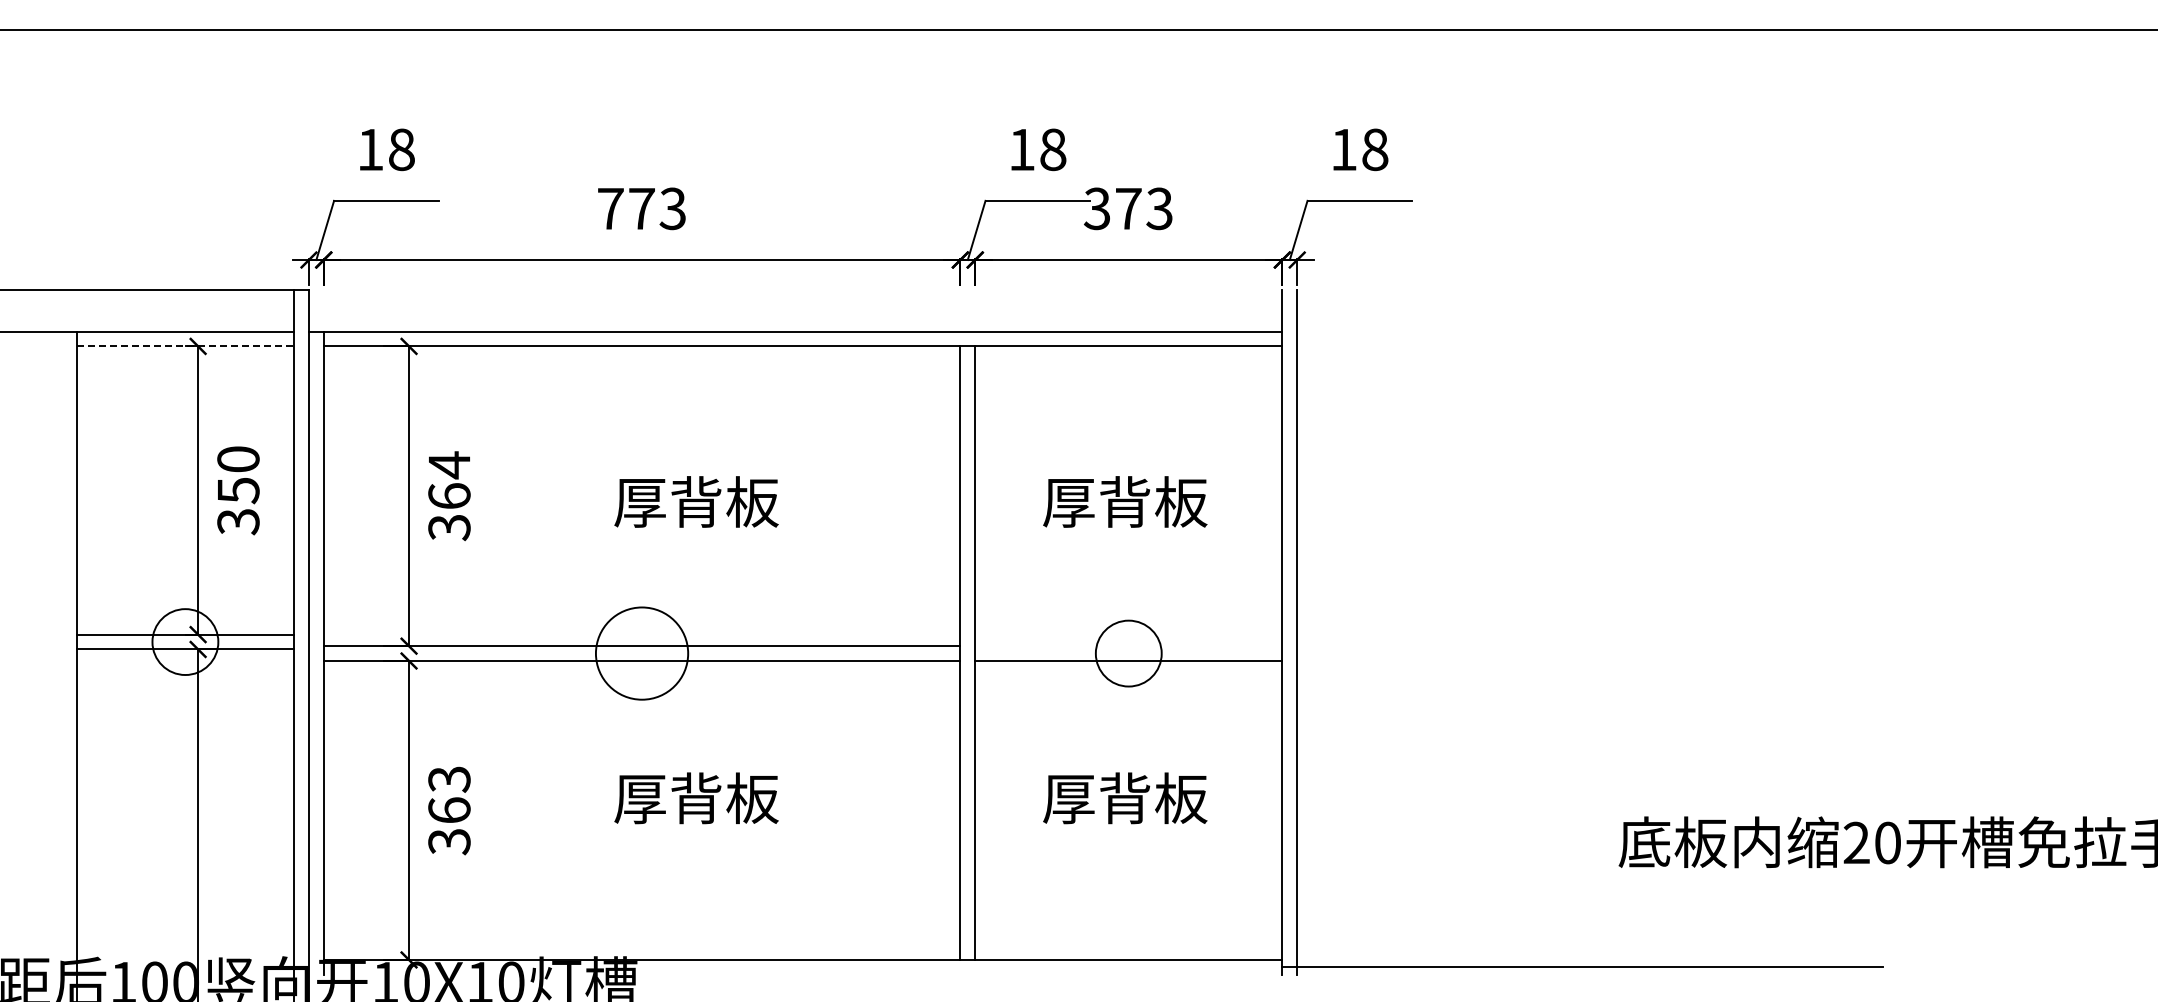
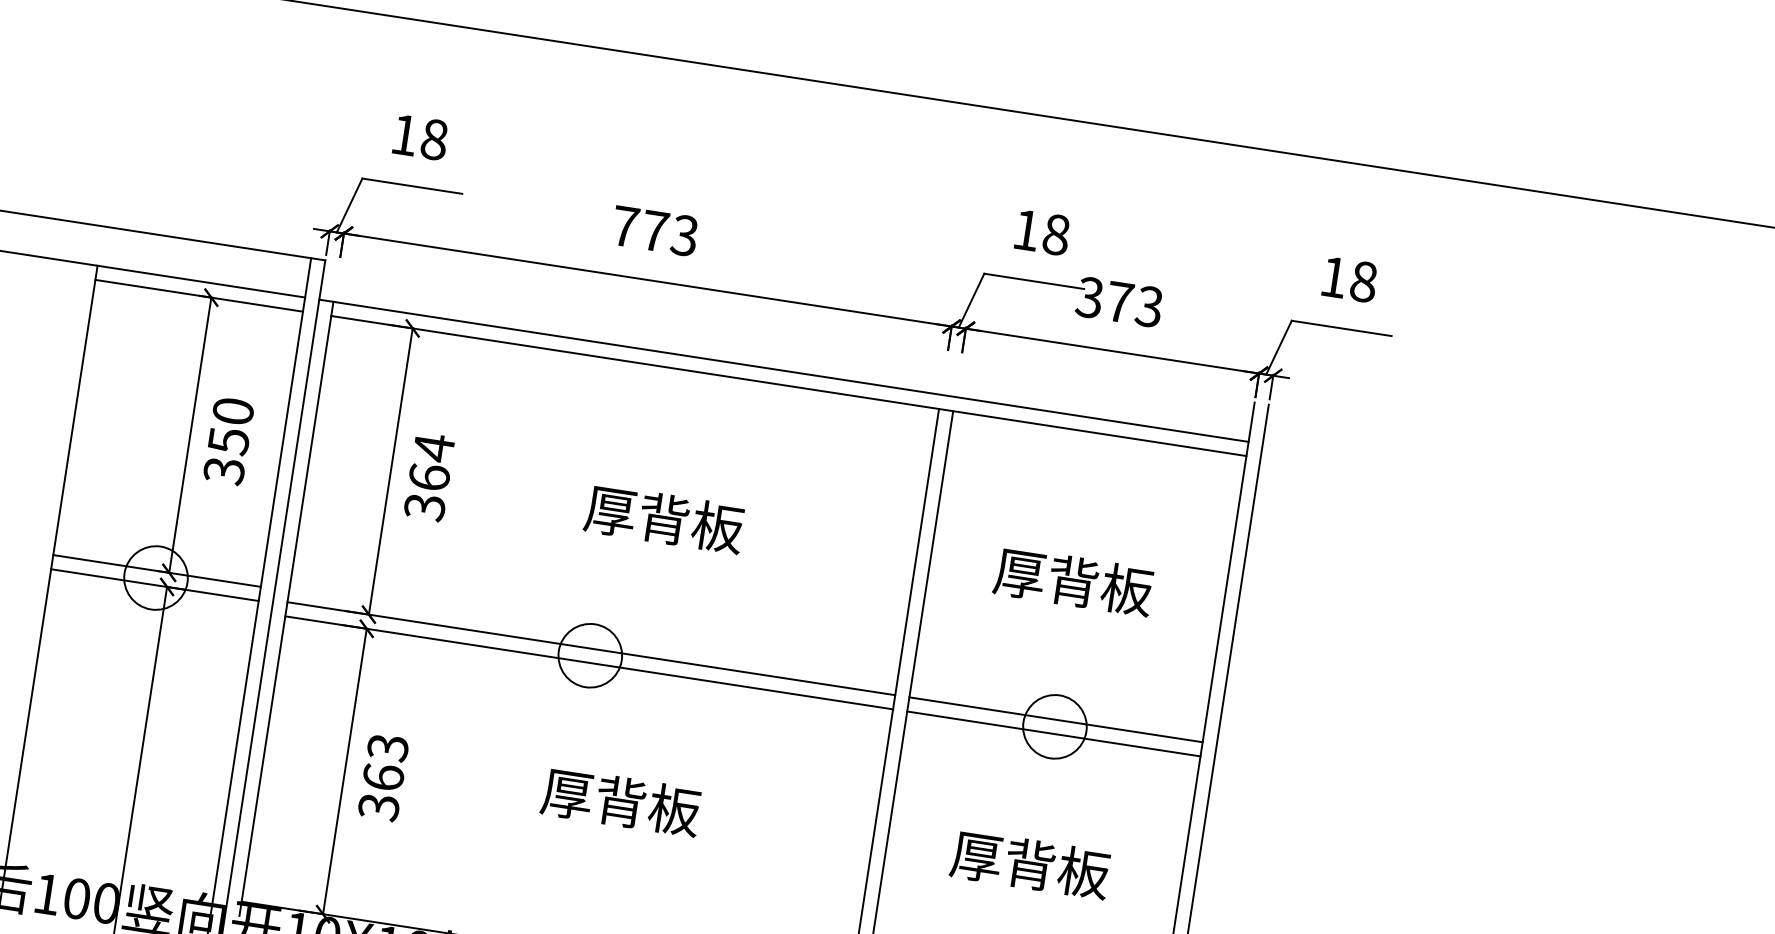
line: (185, 346) -> (199, 295), dashed -> solid
line: (1128, 646) -> (1055, 720), added
circle: (642, 653) -> (590, 655), size x0.71

